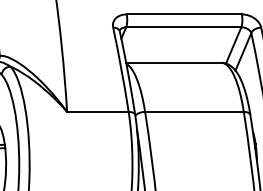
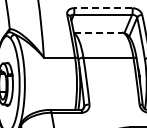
line: (182, 15) -> (102, 8), solid -> dashed
line: (174, 62) -> (98, 32), solid -> dashed

